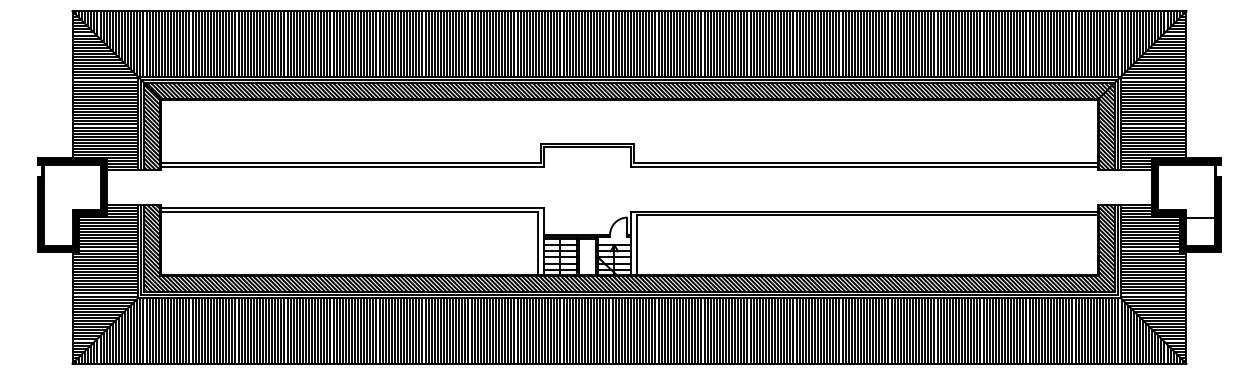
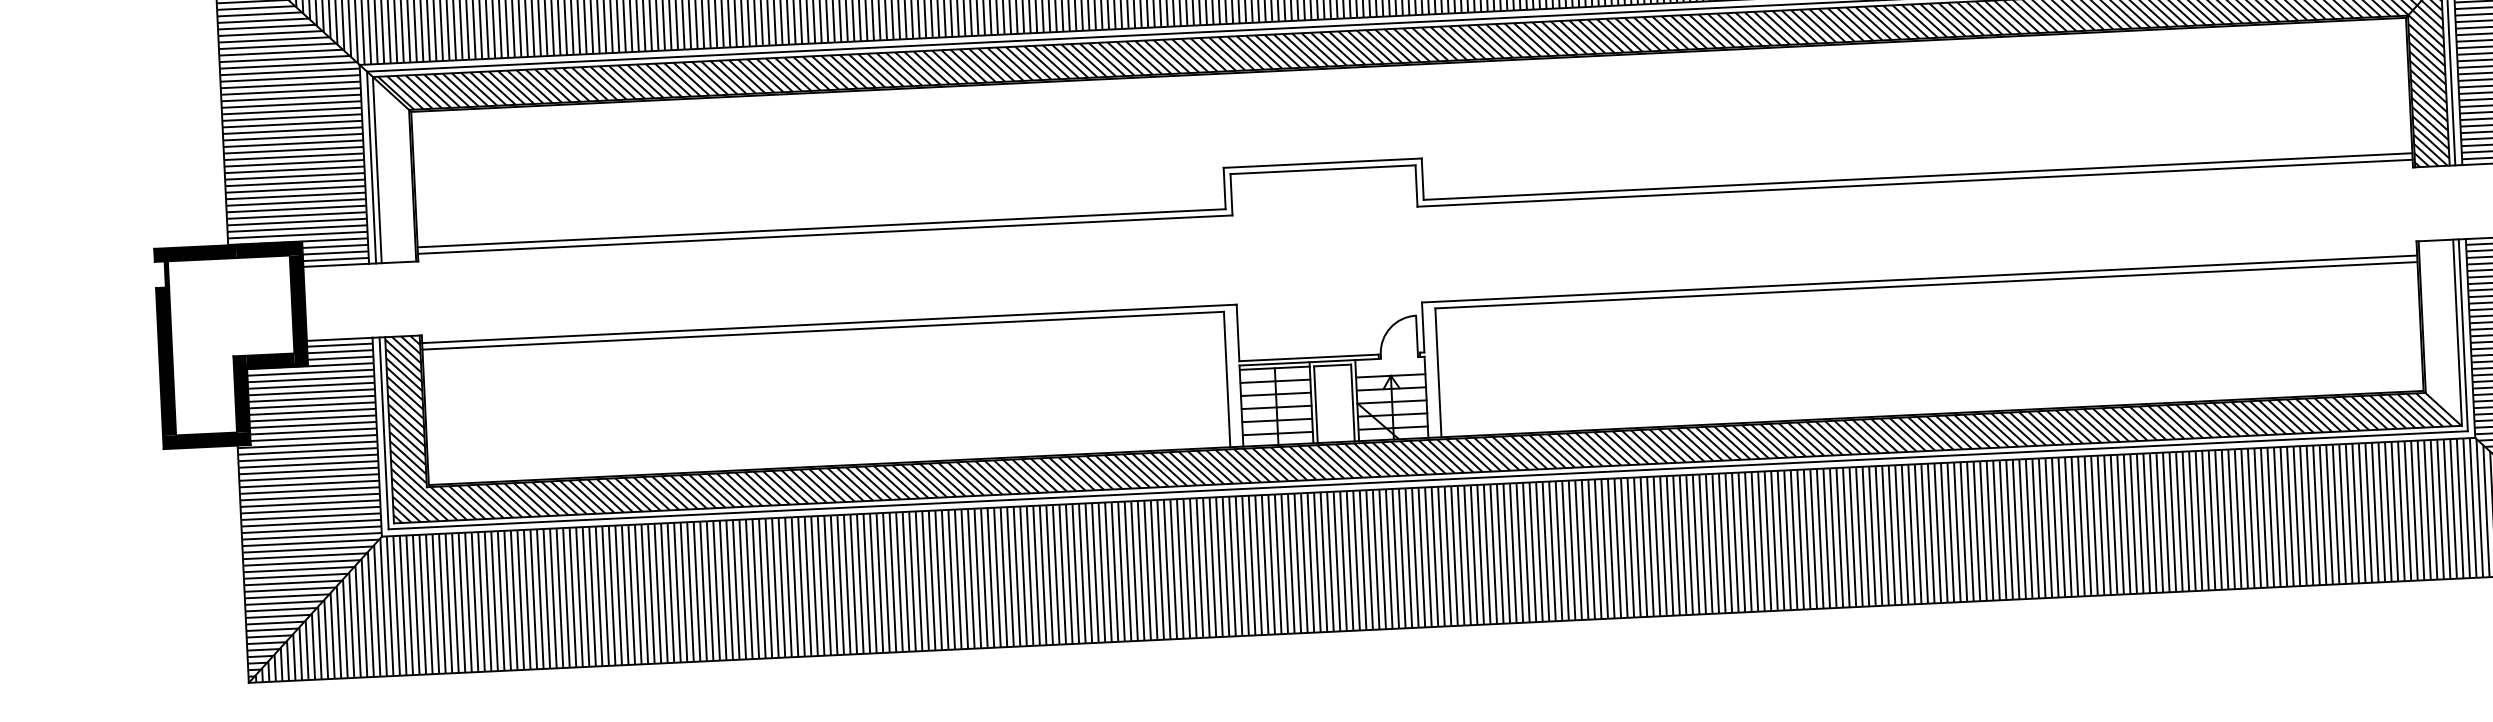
hatch: (152, 127) -> (395, 171), removed
hatch: (1106, 246) -> (2439, 329), removed

